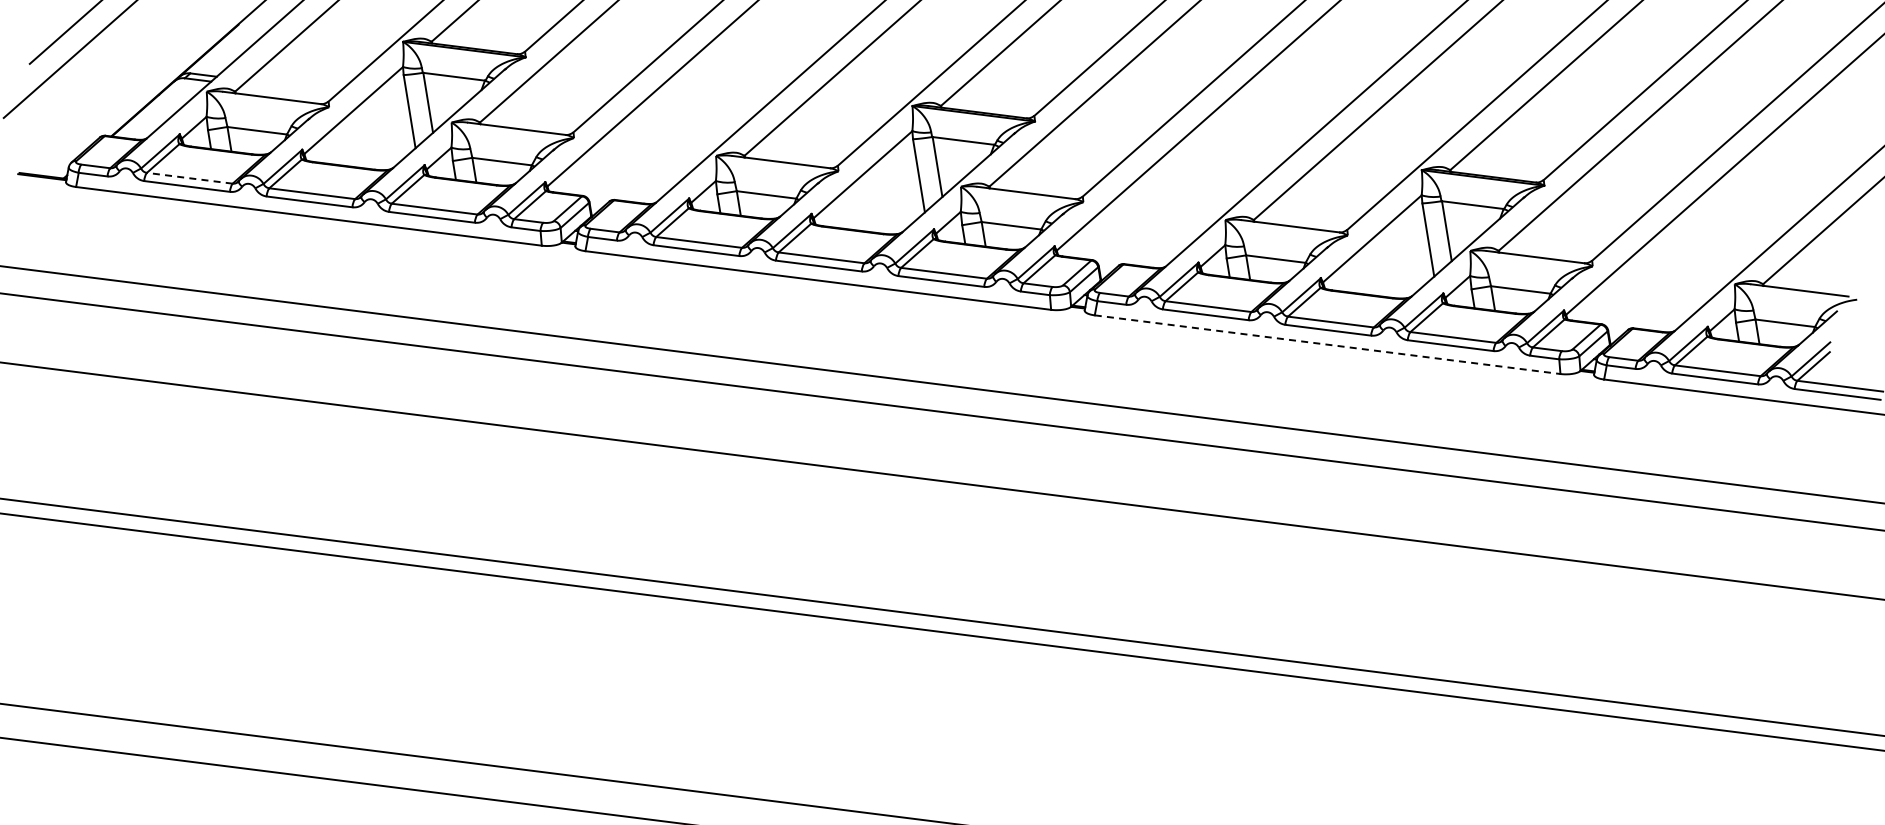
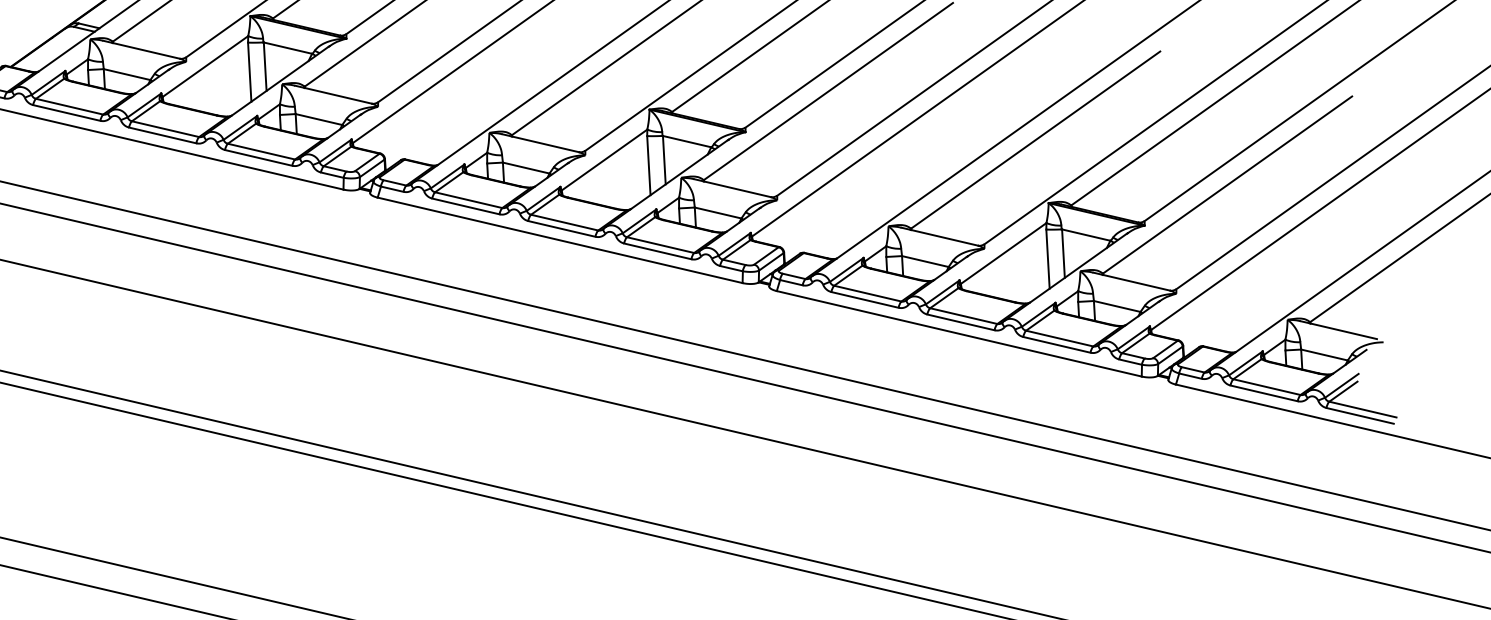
line: (189, 178) -> (69, 106), dashed -> solid
line: (1327, 344) -> (959, 333), dashed -> solid

